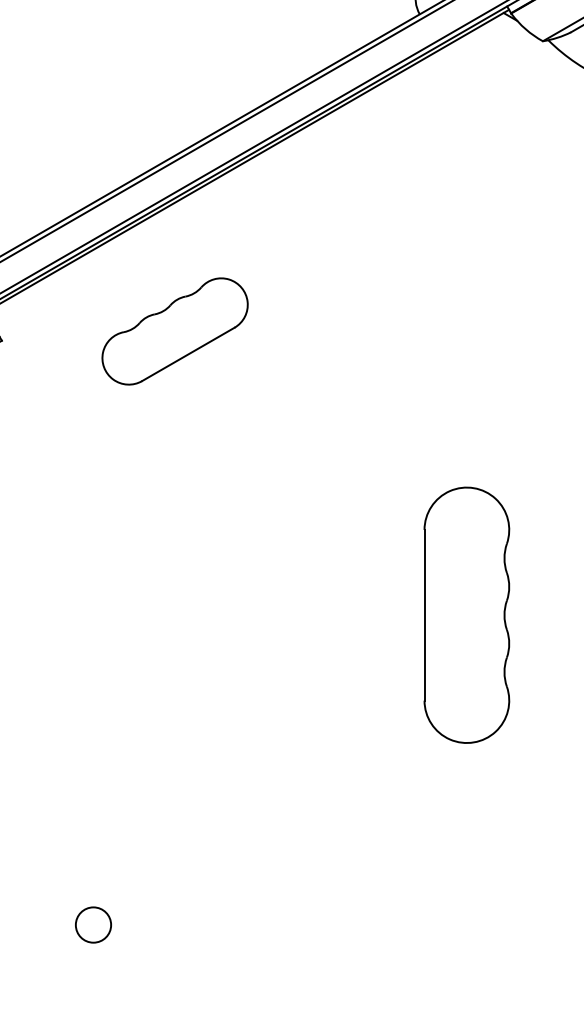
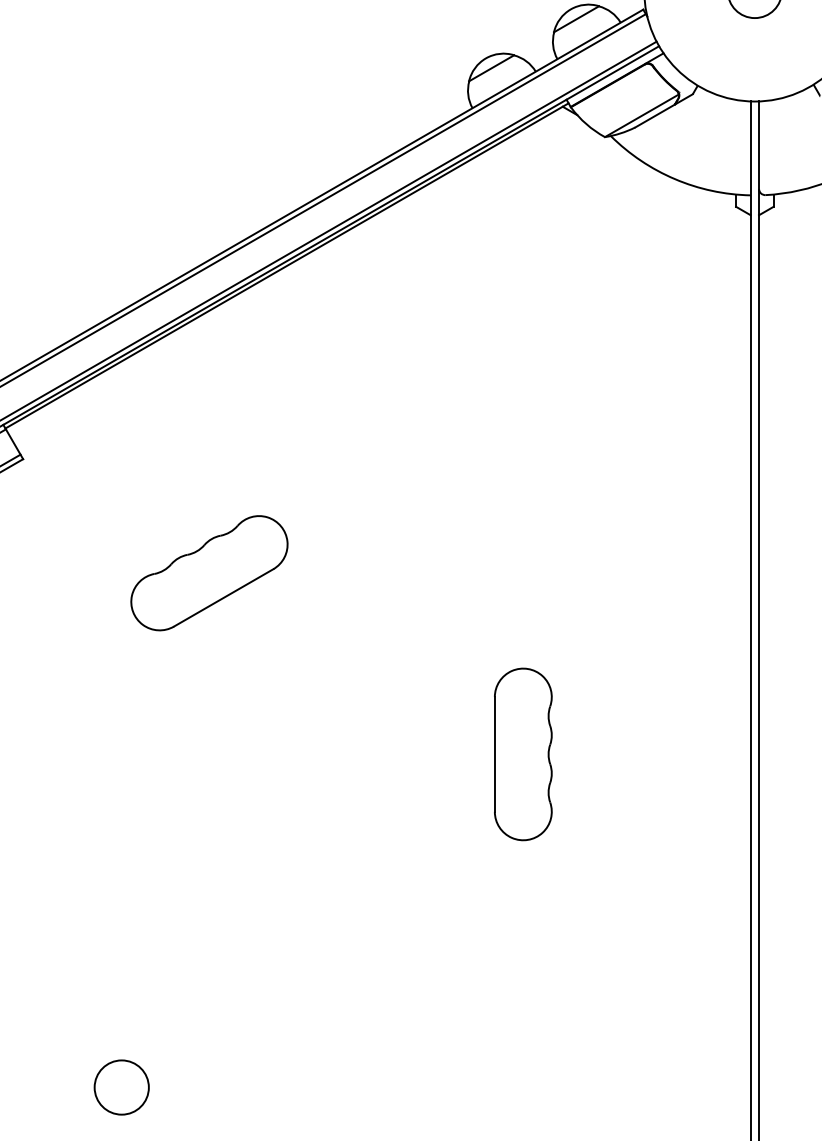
part: (175, 331) -> (209, 573), moved
part: (467, 615) -> (523, 754), size x0.62
circle: (93, 925) -> (121, 1087), size x1.43

